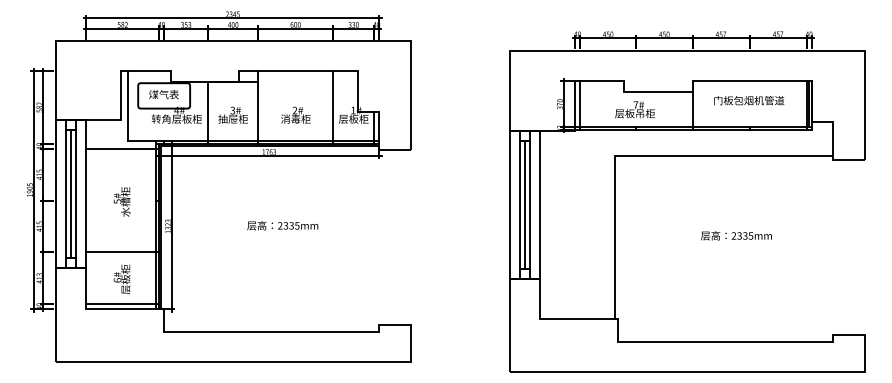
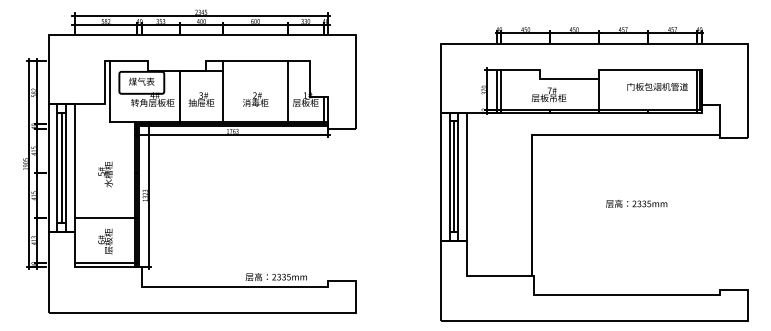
text: (749, 100) -> (657, 86), moved
line: (120, 148) -> (104, 128), removed
text: (281, 225) -> (275, 276), moved

